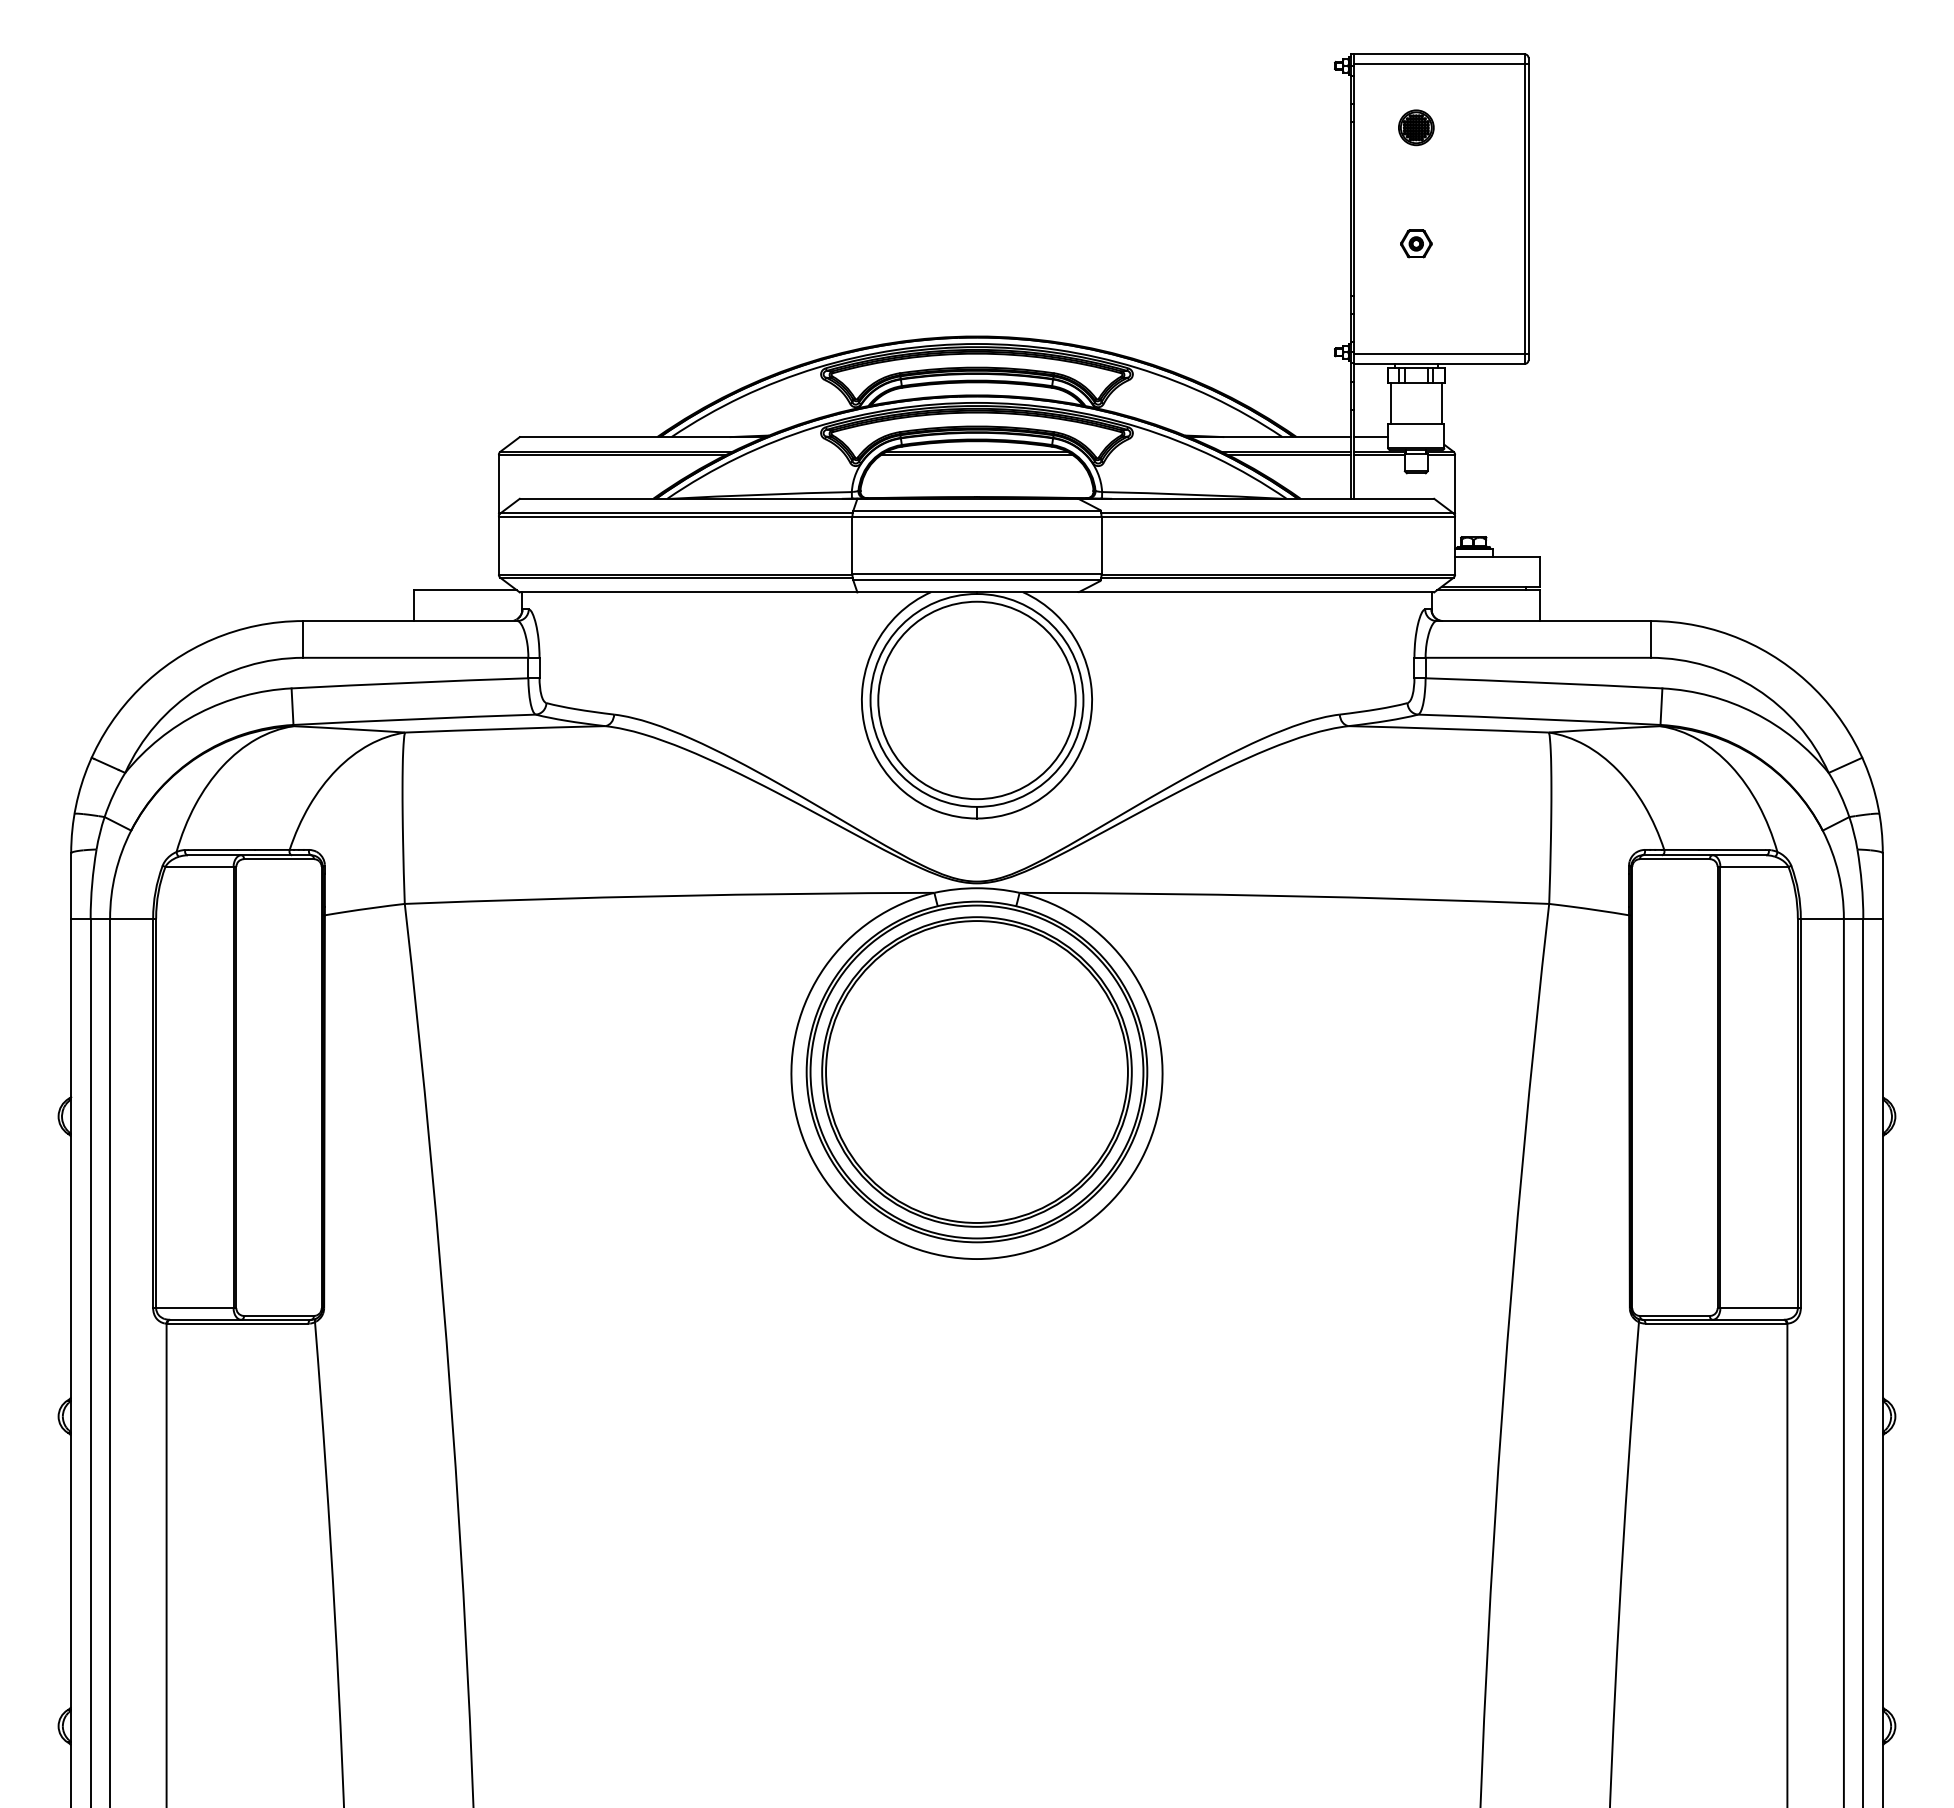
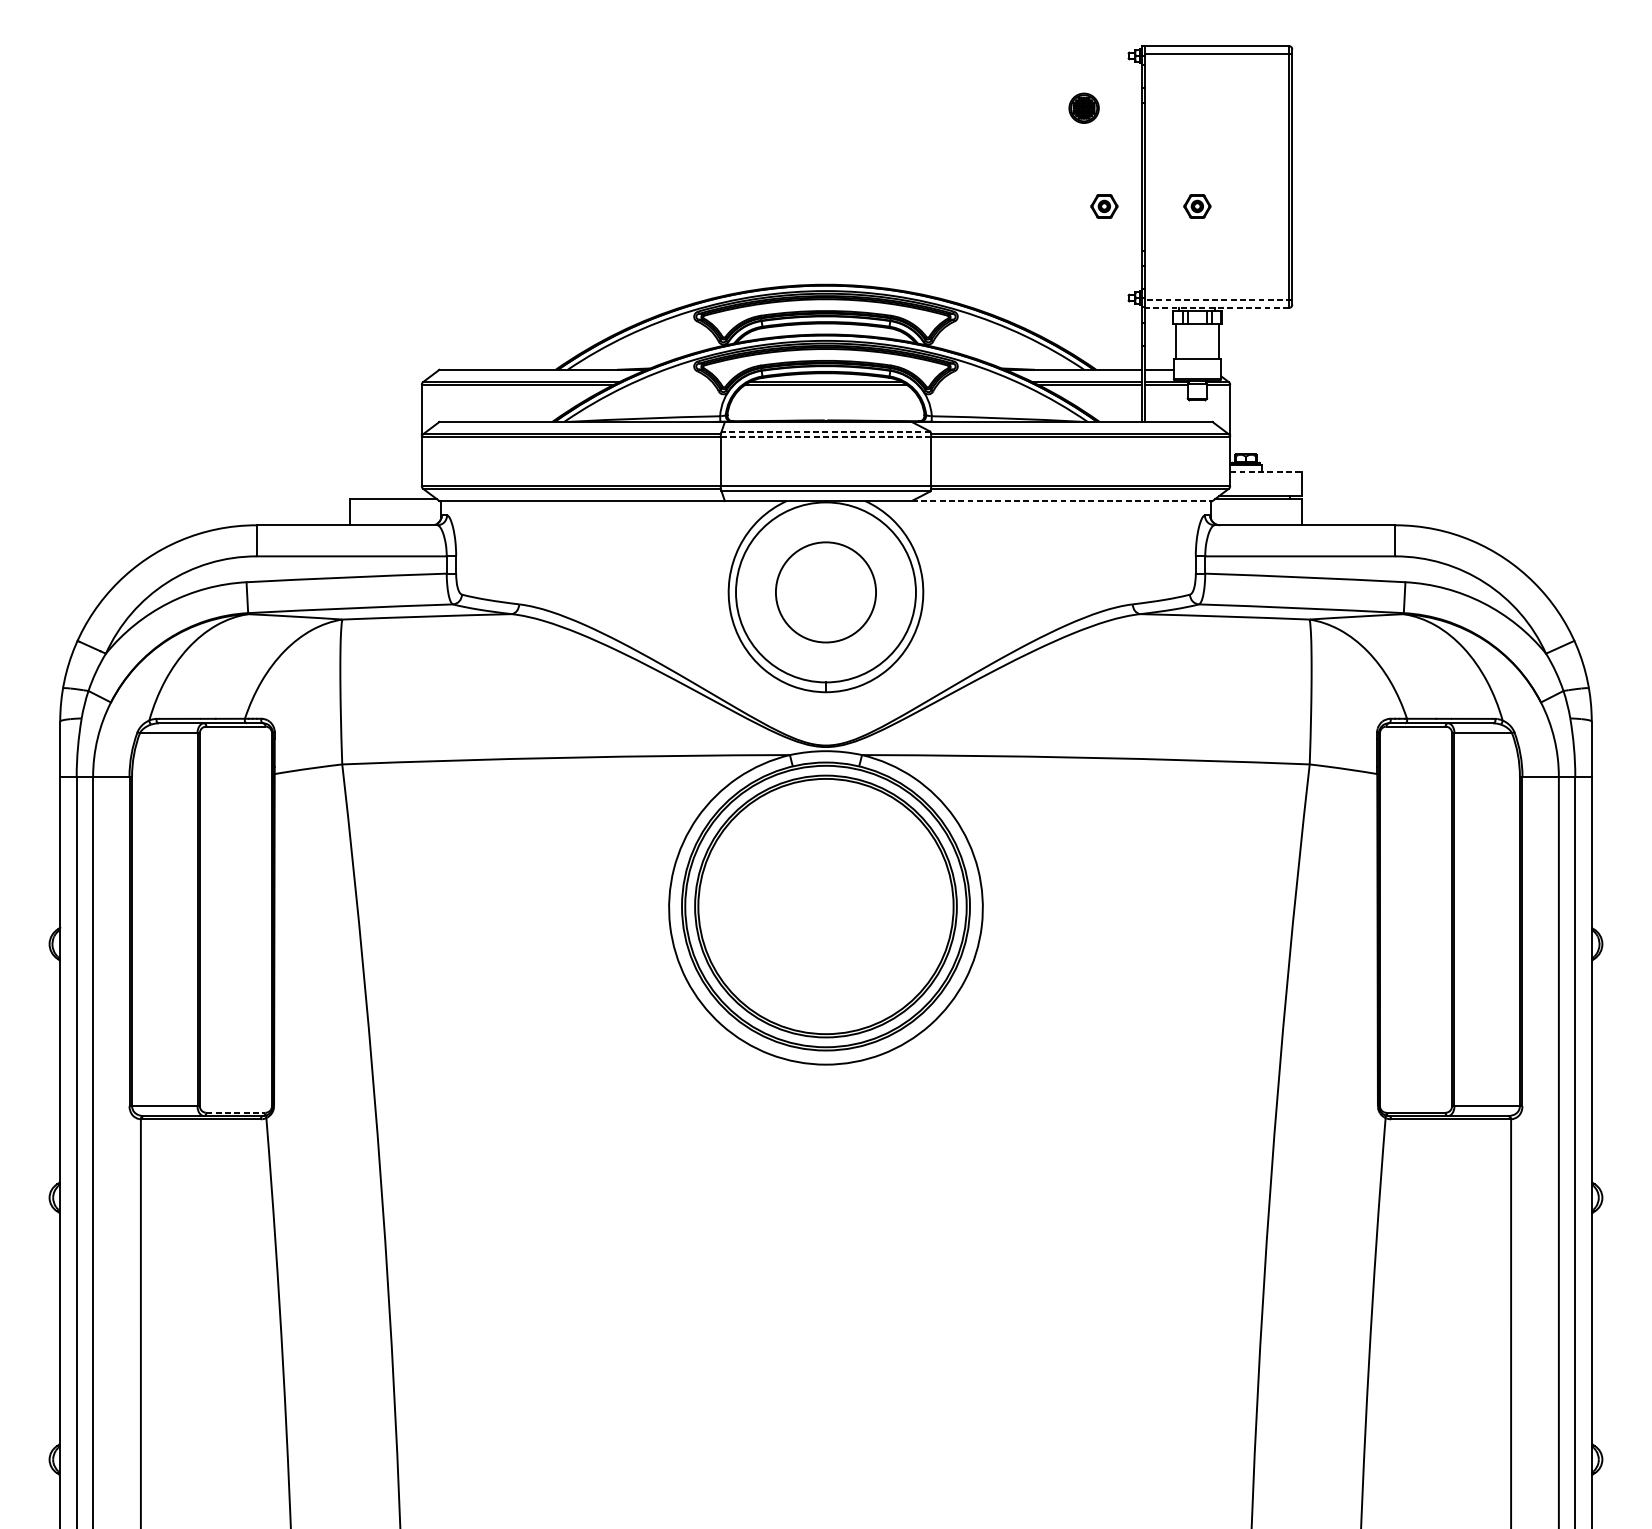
part: (1416, 127) -> (1084, 108), moved
part: (1306, 243) -> (1104, 206), added
line: (1441, 354) -> (1218, 299), solid -> dashed
line: (1439, 363) -> (1216, 307), solid -> dashed
line: (976, 510) -> (825, 431), solid -> dashed
line: (976, 517) -> (825, 437), solid -> dashed
line: (1497, 557) -> (1266, 471), solid -> dashed
line: (1256, 592) -> (1062, 501), solid -> dashed
circle: (976, 700) -> (825, 592), size x0.6
line: (279, 1315) -> (236, 1112), solid -> dashed

